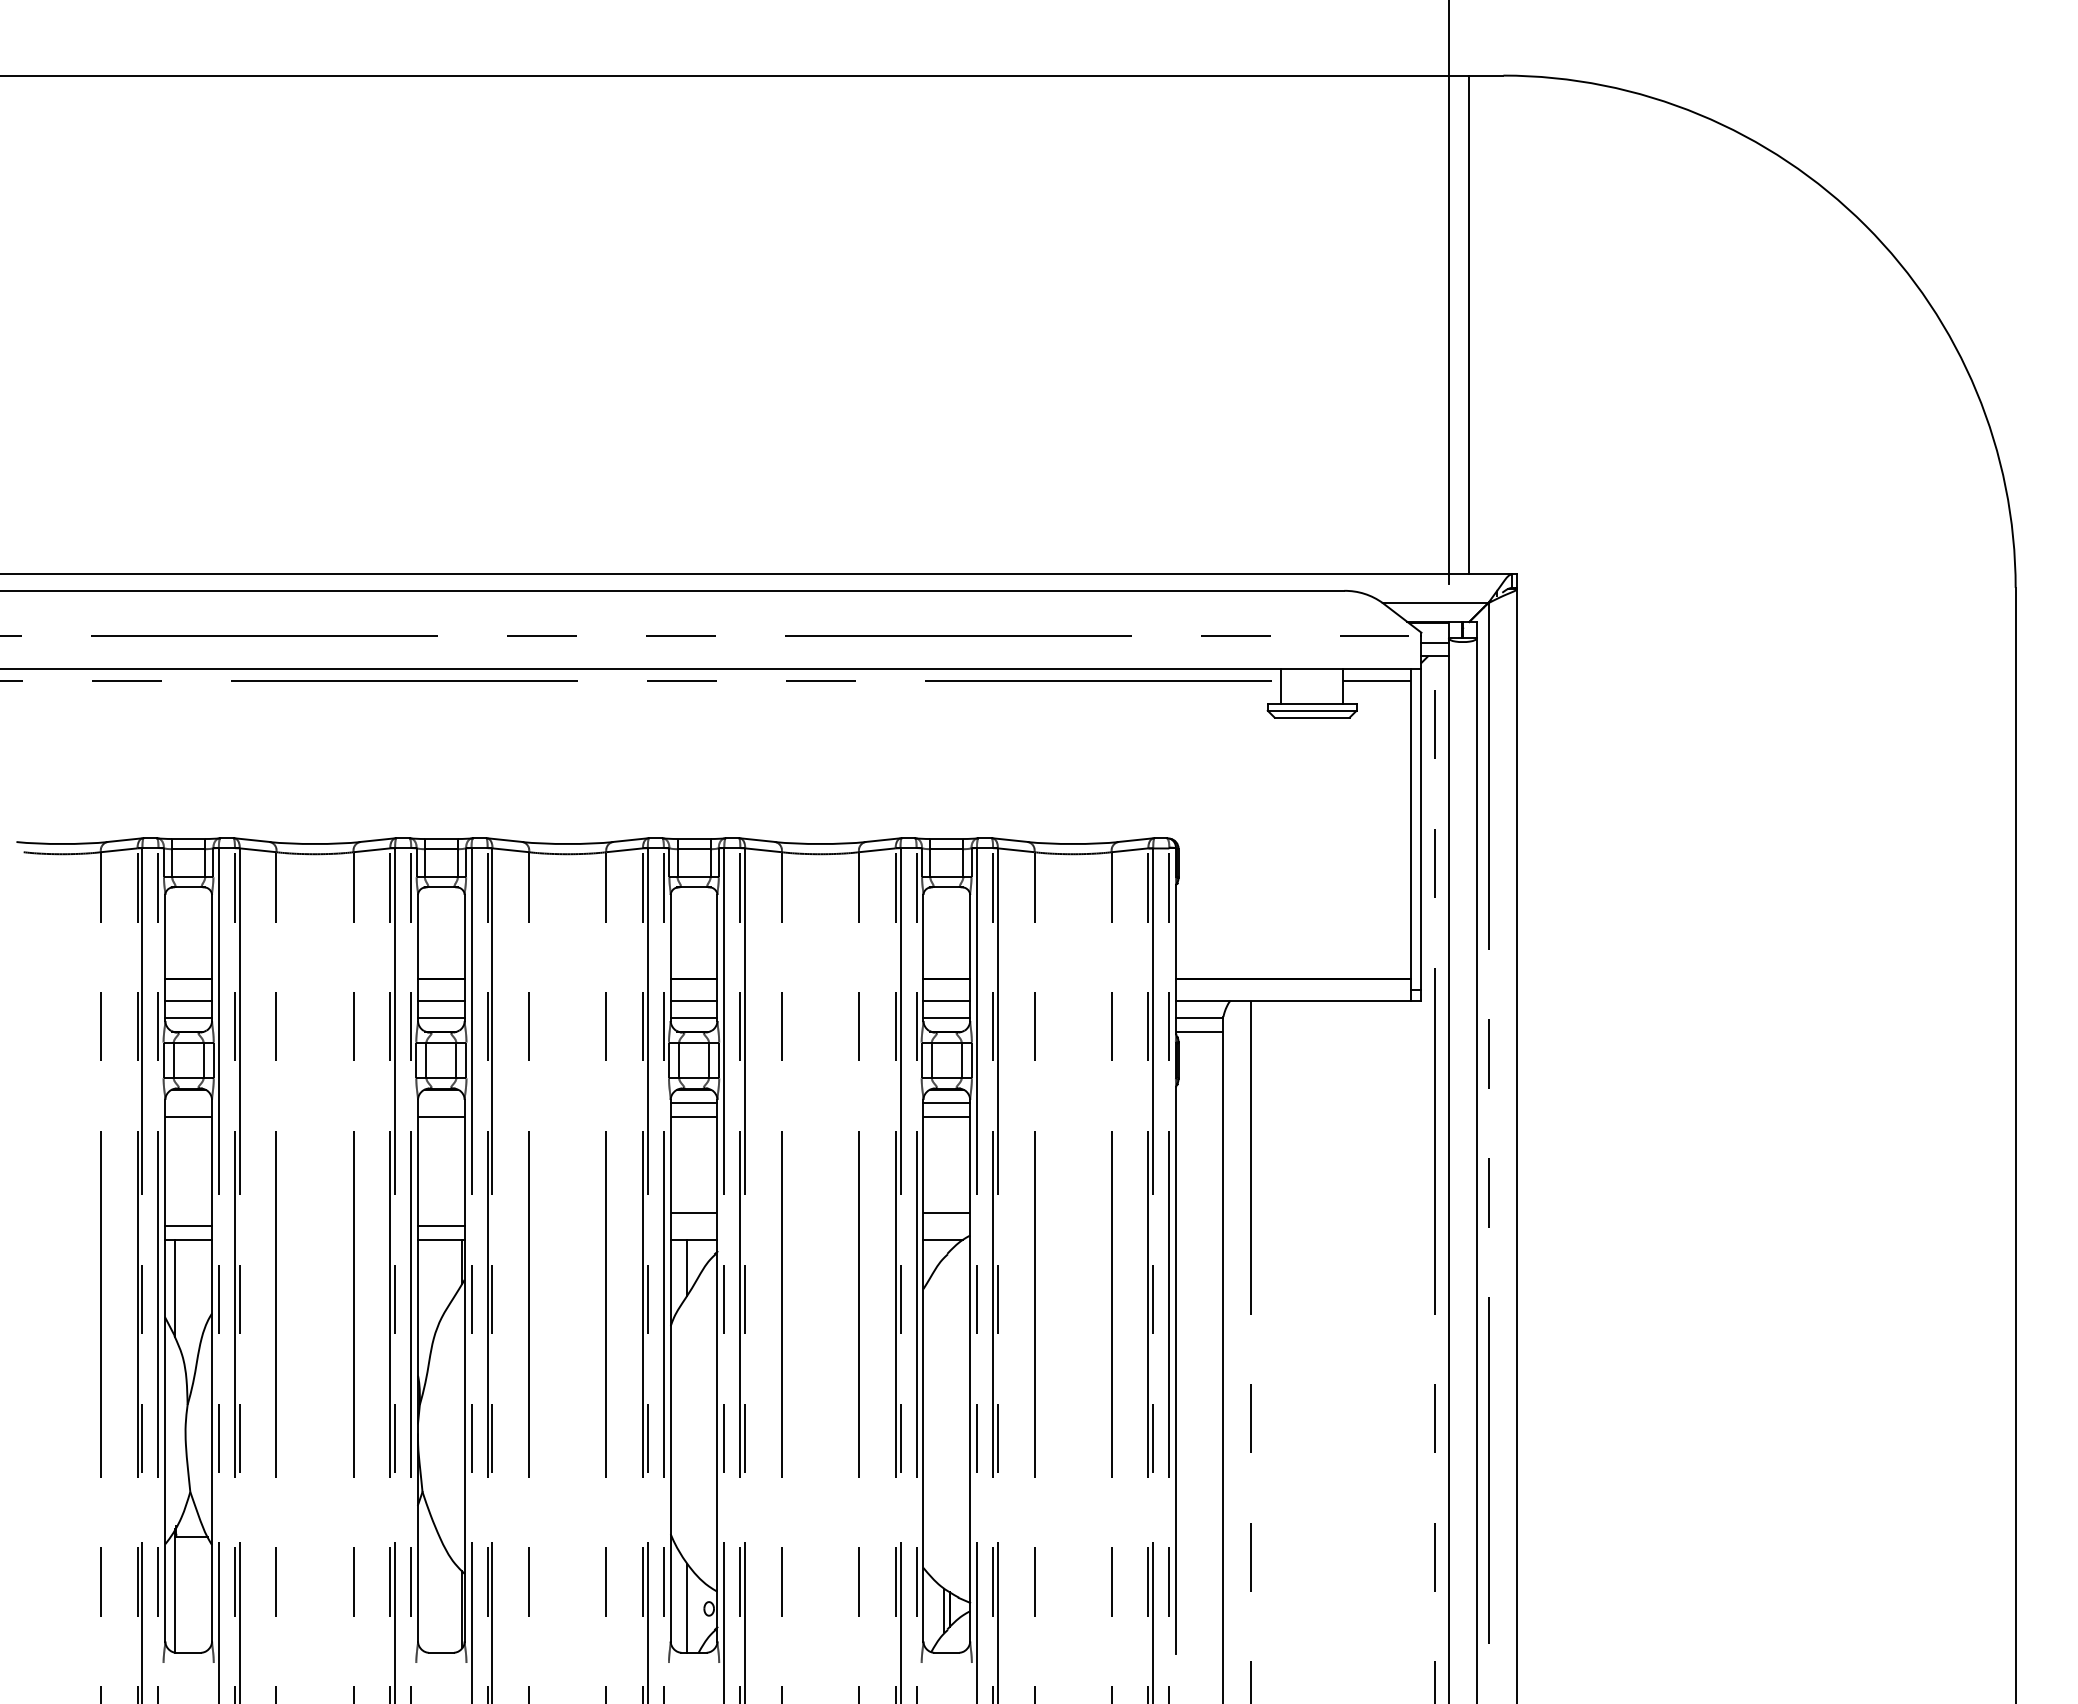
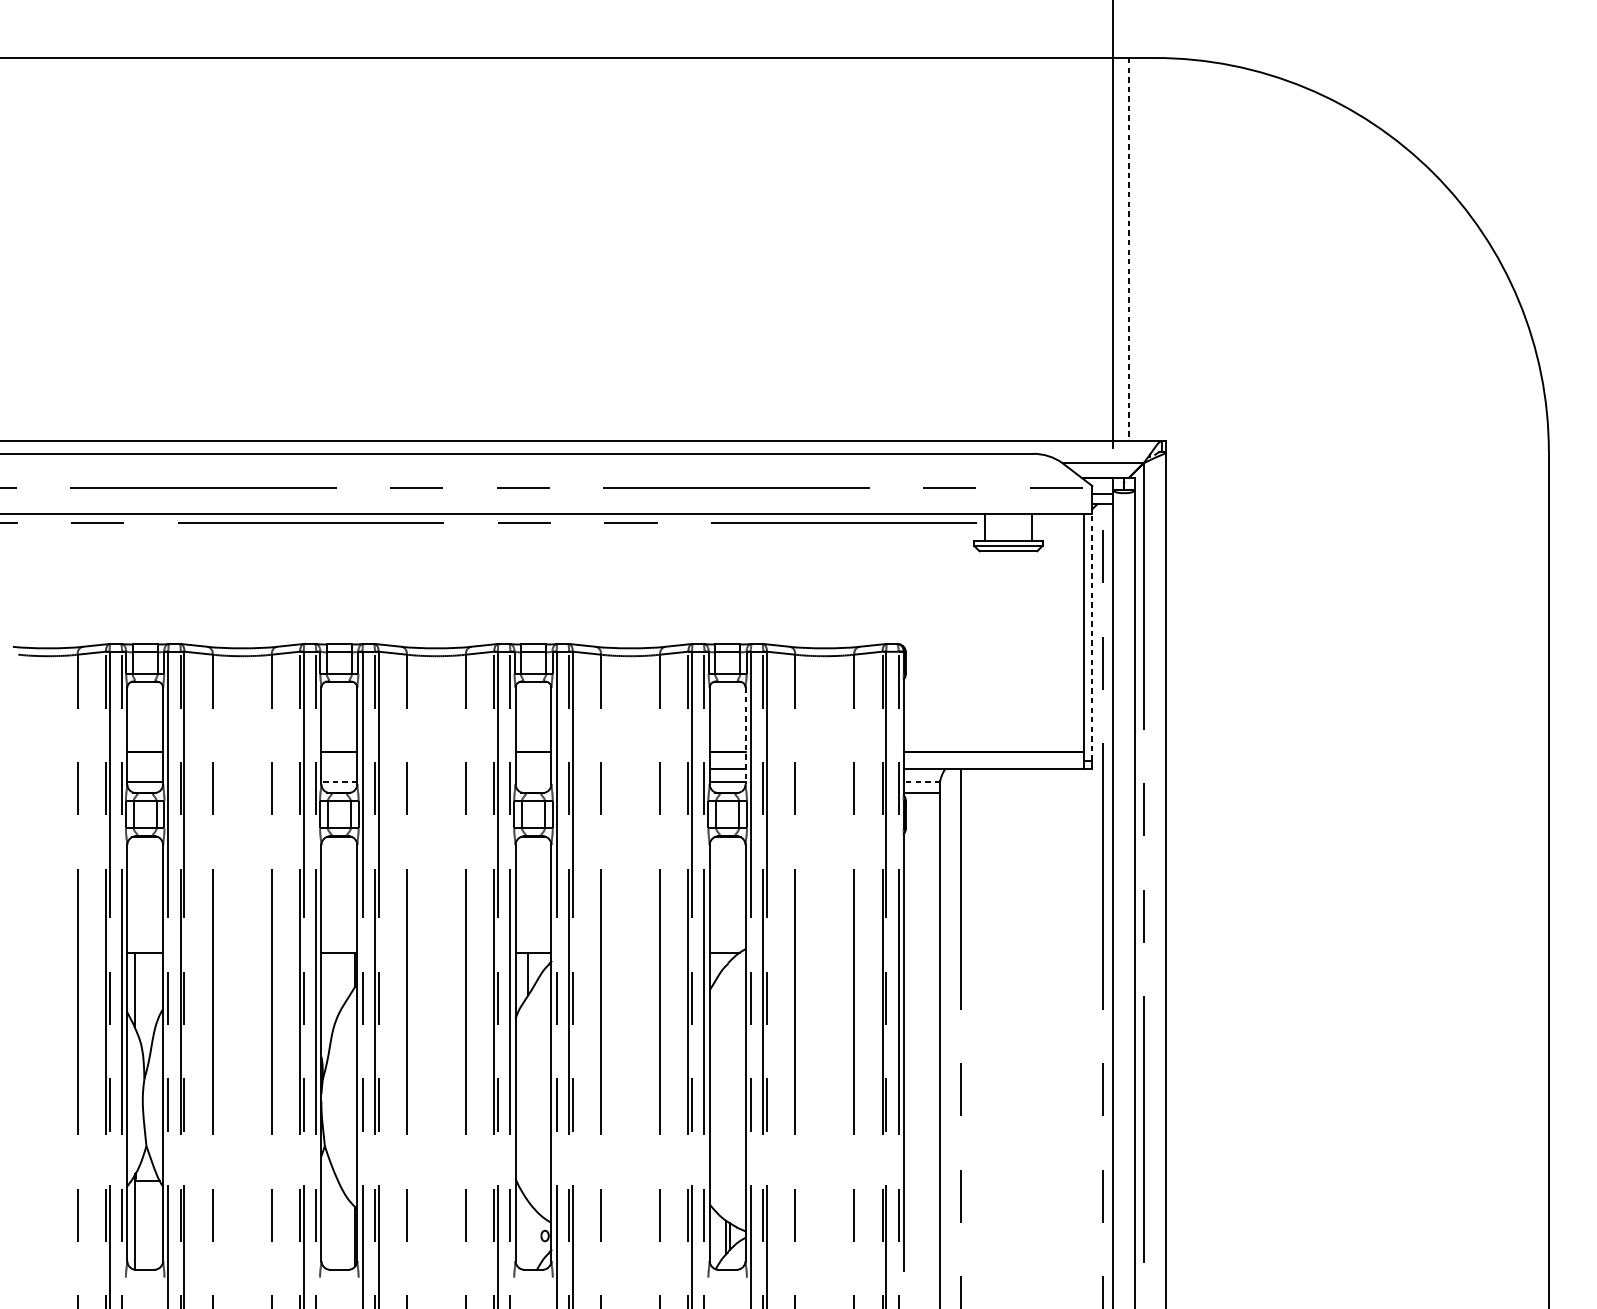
line: (1469, 325) -> (1129, 249), solid -> dashed
line: (1376, 680) -> (1057, 522), removed
line: (1421, 829) -> (1092, 637), solid -> dashed
line: (970, 958) -> (745, 736), solid -> dashed
line: (188, 1000) -> (145, 768), removed
line: (441, 1000) -> (339, 768), removed
line: (693, 1000) -> (533, 768), removed
line: (440, 1018) -> (338, 782), solid -> dashed
line: (693, 1018) -> (533, 782), removed
line: (1199, 1018) -> (921, 782), solid -> dashed
line: (693, 1103) -> (533, 847), removed
line: (946, 1103) -> (727, 847), removed
line: (188, 1117) -> (145, 858), removed
line: (441, 1117) -> (339, 858), removed
line: (693, 1117) -> (533, 858), removed
line: (946, 1117) -> (727, 858), removed
line: (693, 1212) -> (533, 931), removed
line: (946, 1212) -> (727, 931), removed
line: (188, 1226) -> (145, 942), removed
line: (441, 1226) -> (339, 942), removed
line: (687, 1607) -> (528, 1234), removed

